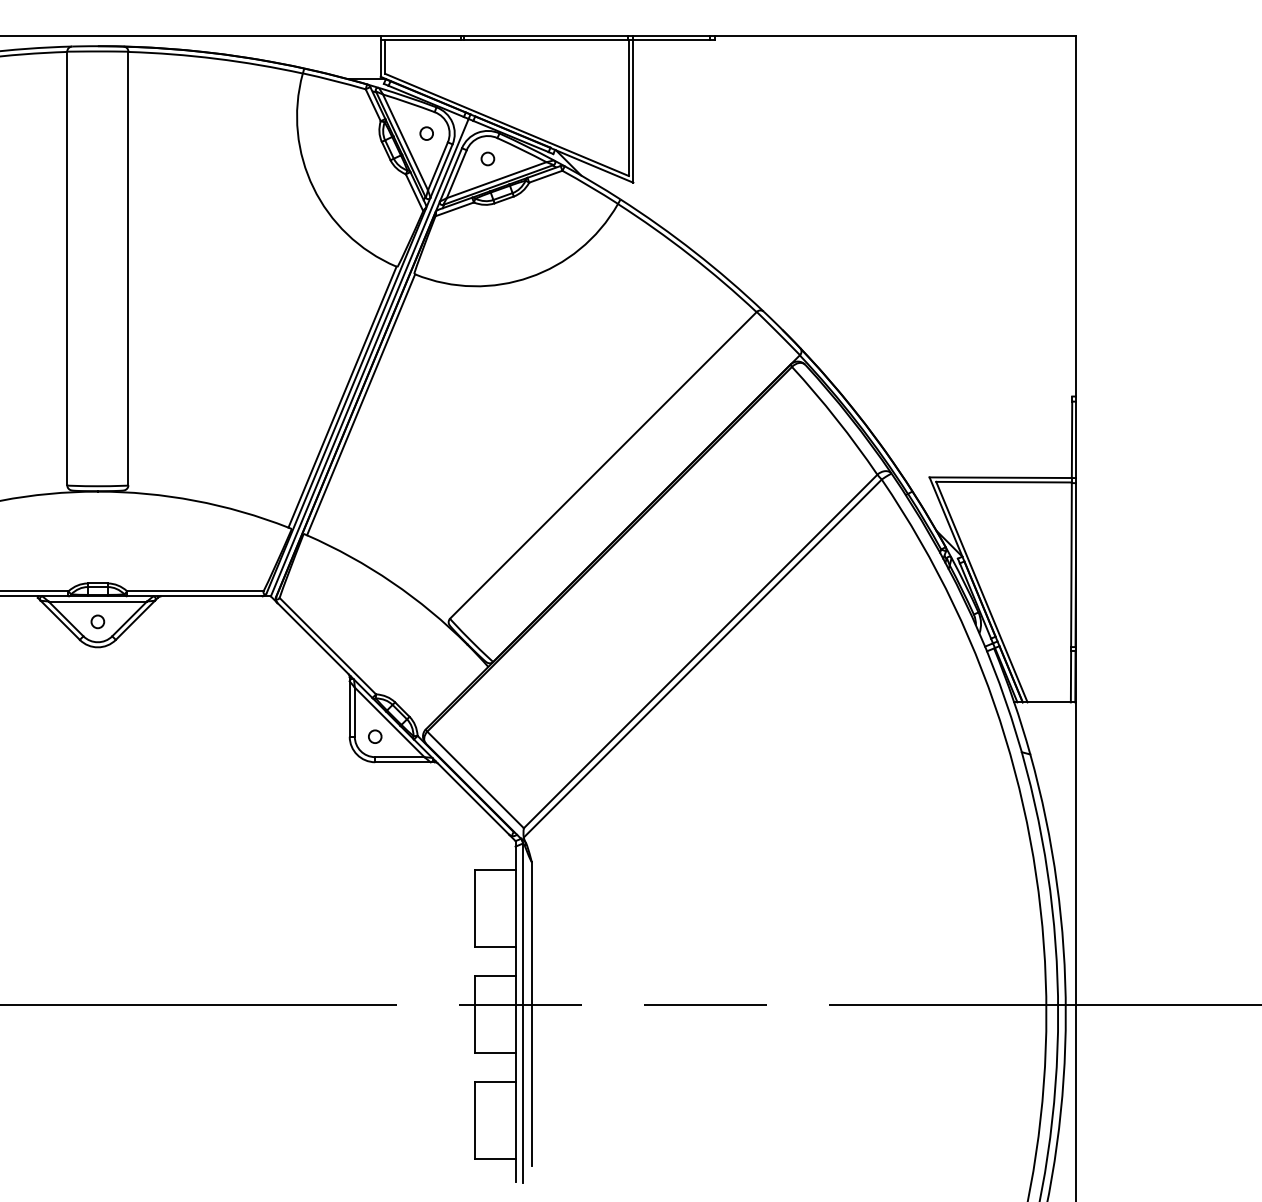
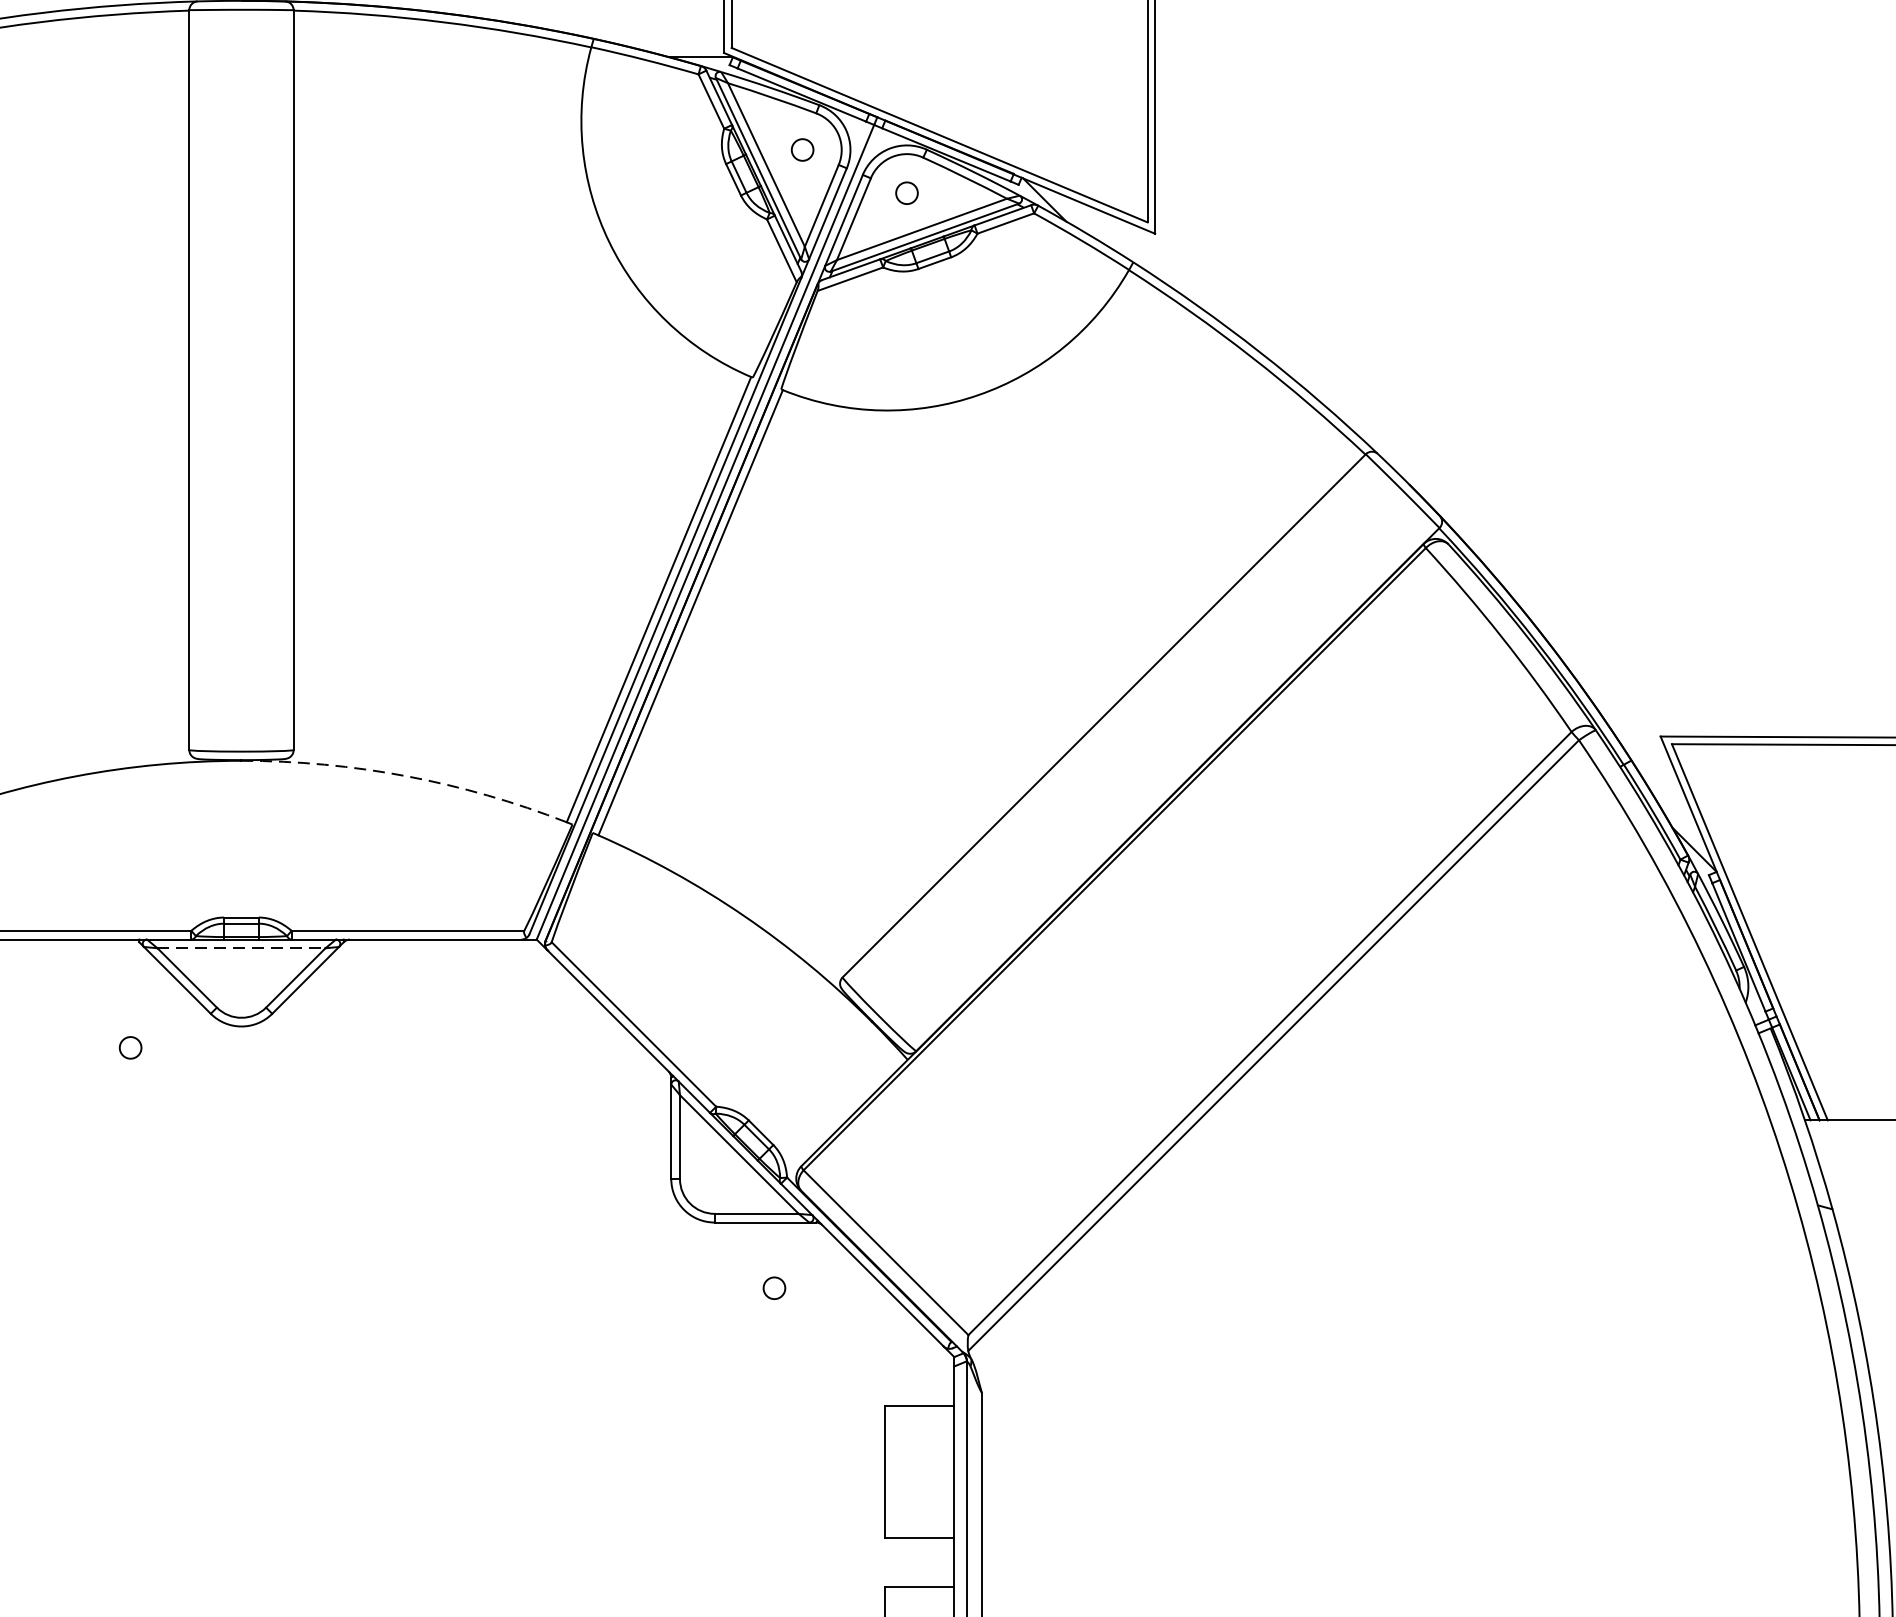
arc: (194, 500) -> (406, 775), solid -> dashed
line: (98, 601) -> (242, 948), solid -> dashed
circle: (97, 621) -> (129, 1047), moved
circle: (375, 736) -> (774, 1287), moved

